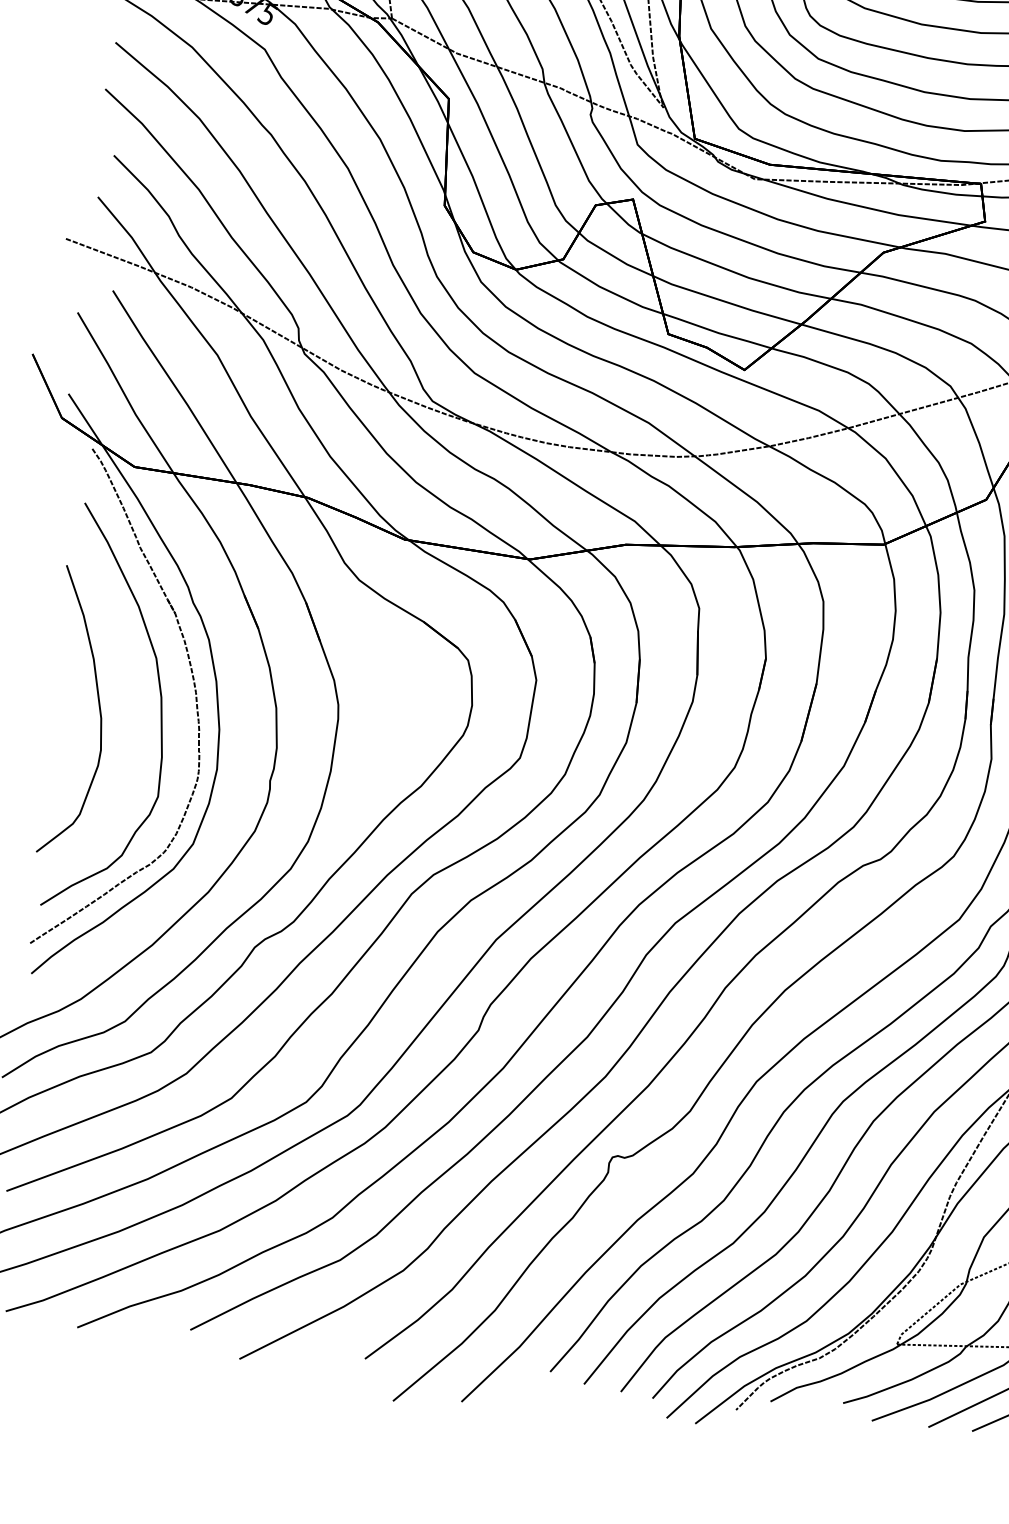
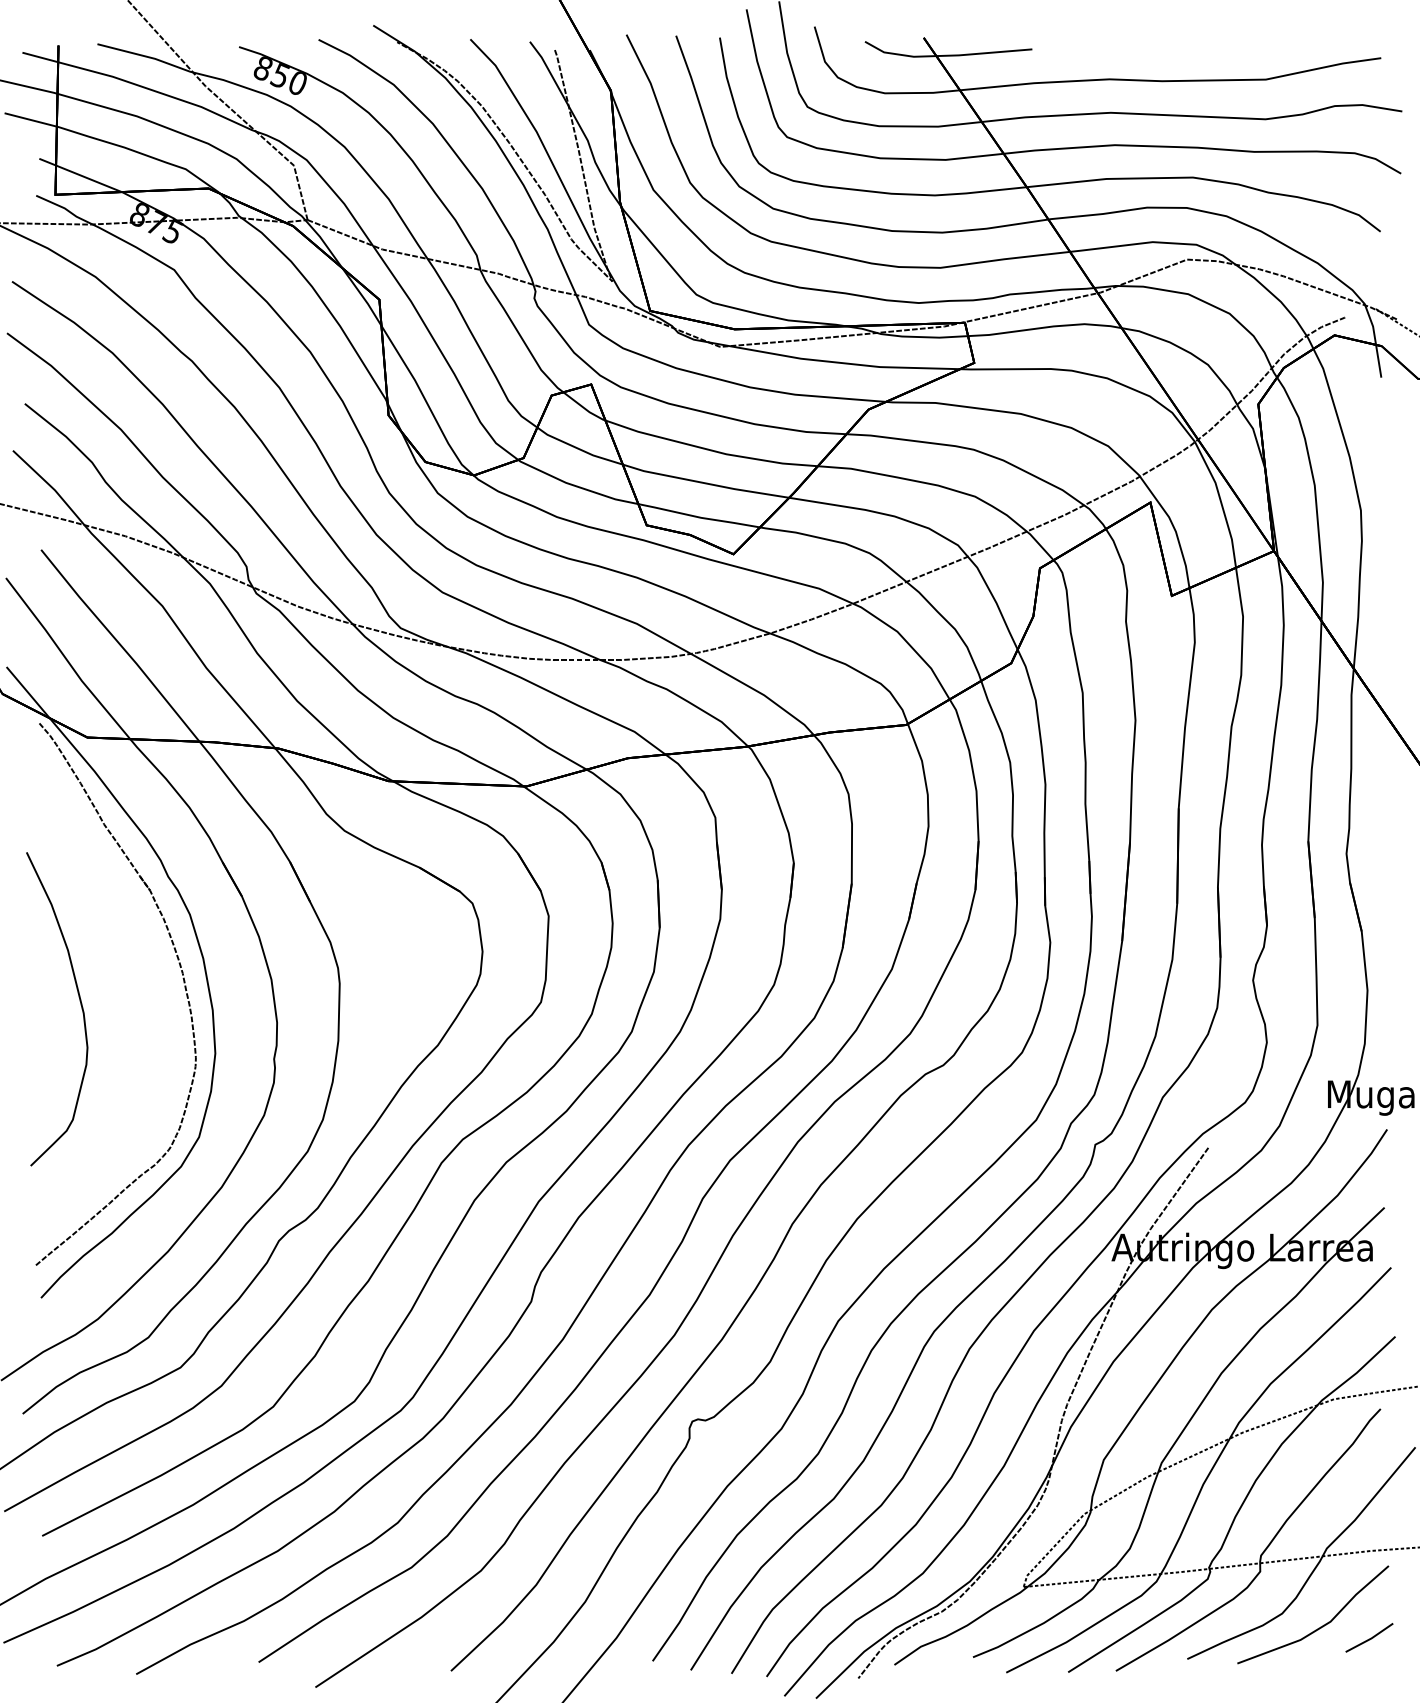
curve: (160, 709) -> (146, 996), removed

